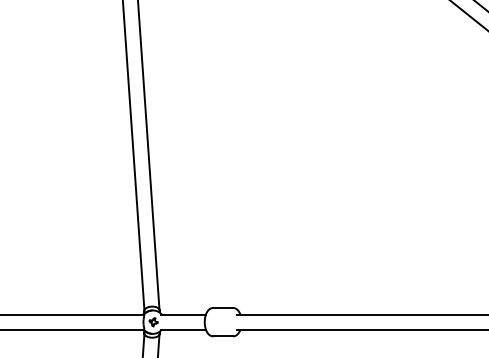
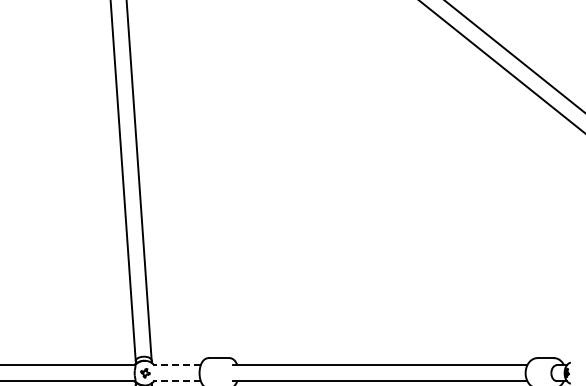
line: (182, 314) -> (176, 365), solid -> dashed
line: (182, 330) -> (176, 381), solid -> dashed

